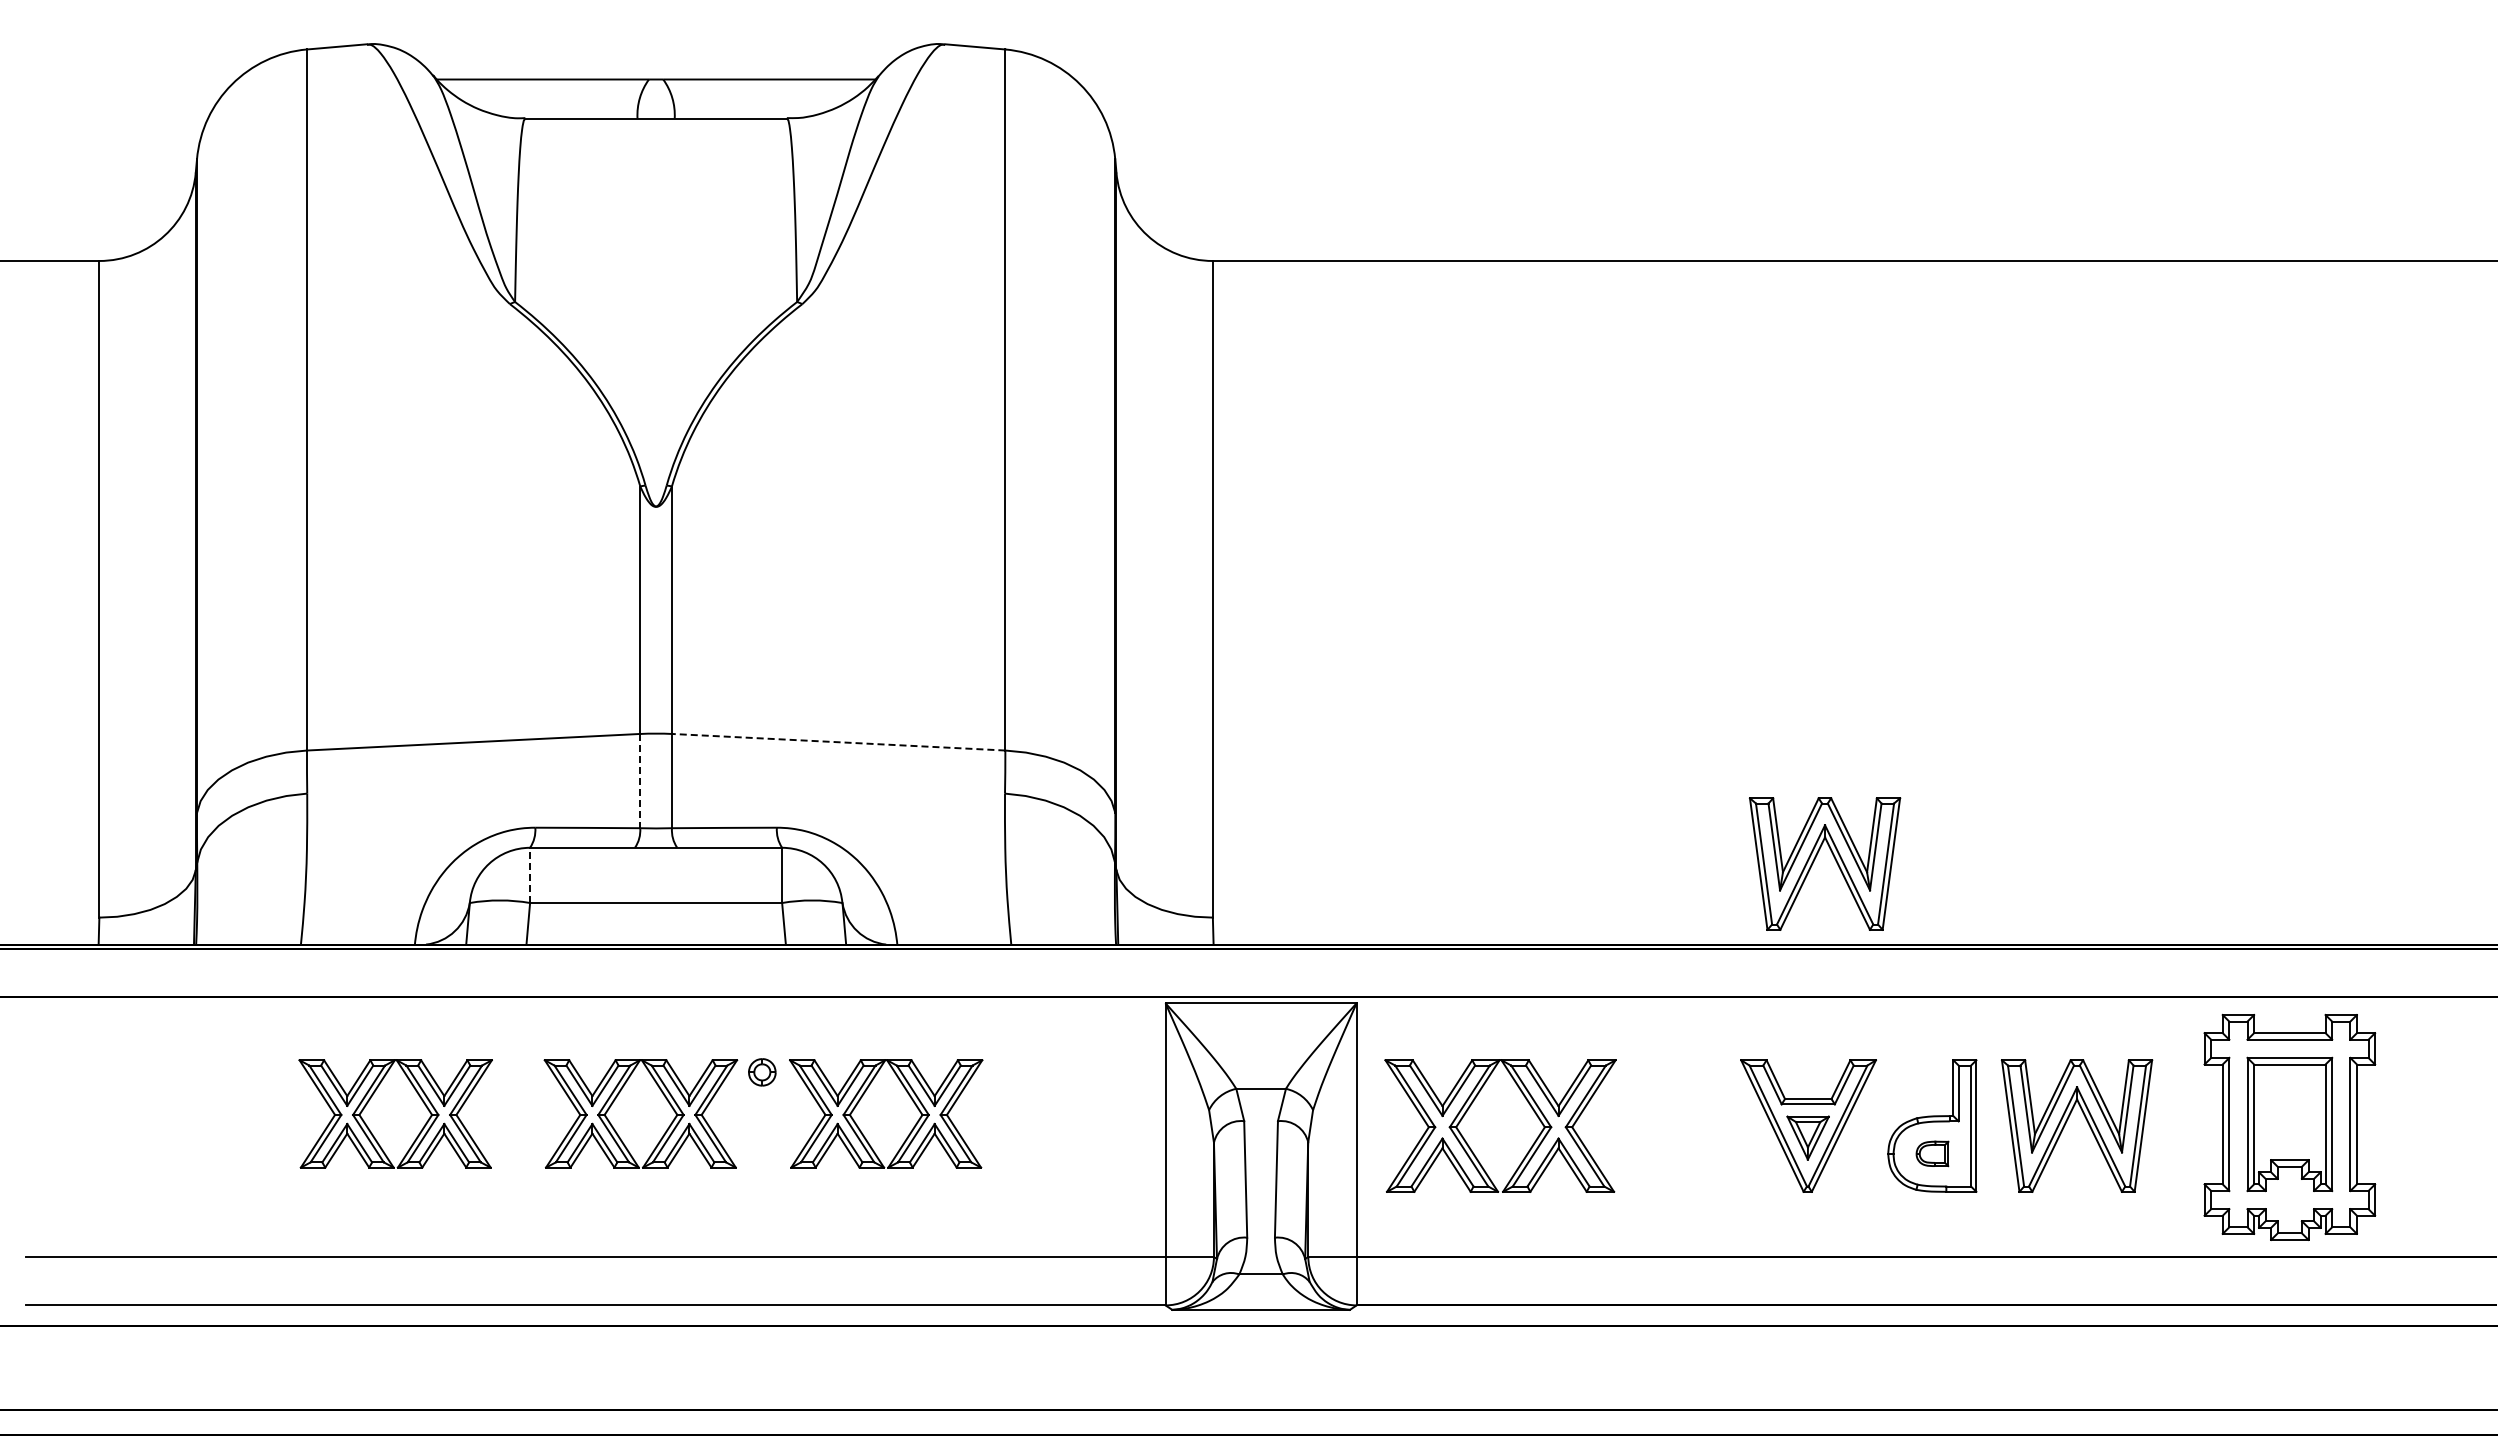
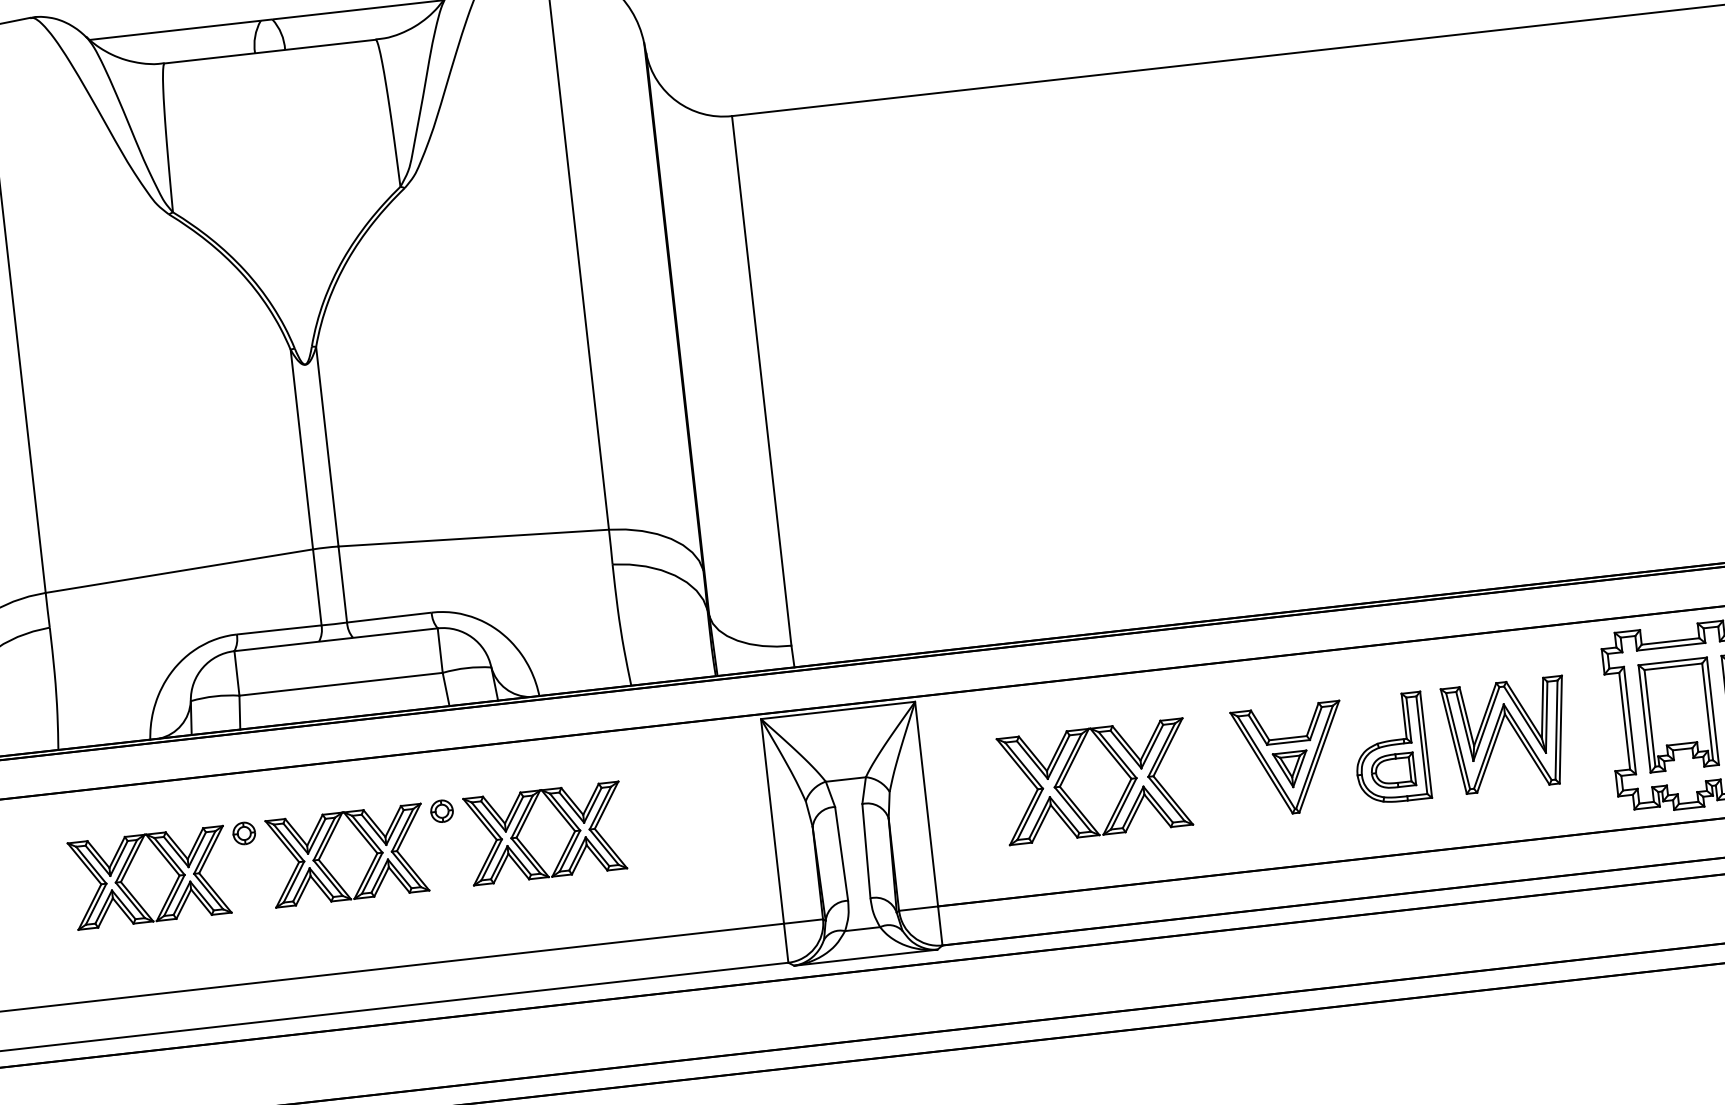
line: (838, 742) -> (473, 538), dashed -> solid
line: (640, 781) -> (317, 587), dashed -> solid
part: (1815, 859) -> (1272, 544), removed
line: (530, 875) -> (237, 673), dashed -> solid
part: (516, 1072) -> (243, 833), added
part: (1470, 1107) -> (1069, 769), moved
part: (1932, 1153) -> (1393, 770), size x1.67

